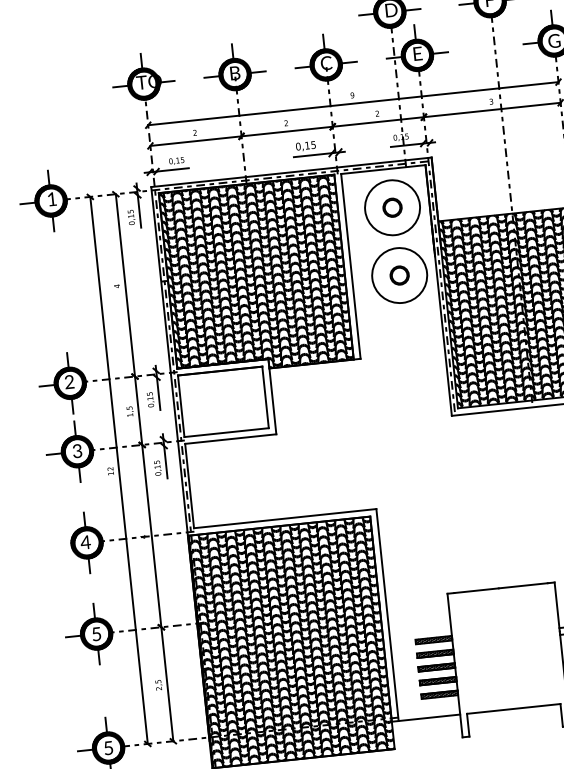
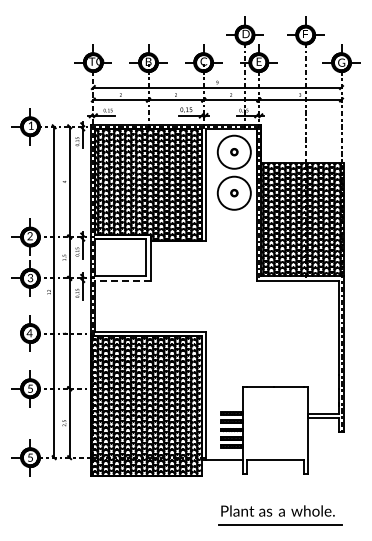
circle: (392, 206) -> (234, 151), size x0.6
circle: (399, 274) -> (234, 192), size x0.6
line: (229, 439) -> (122, 280), solid -> dashed

